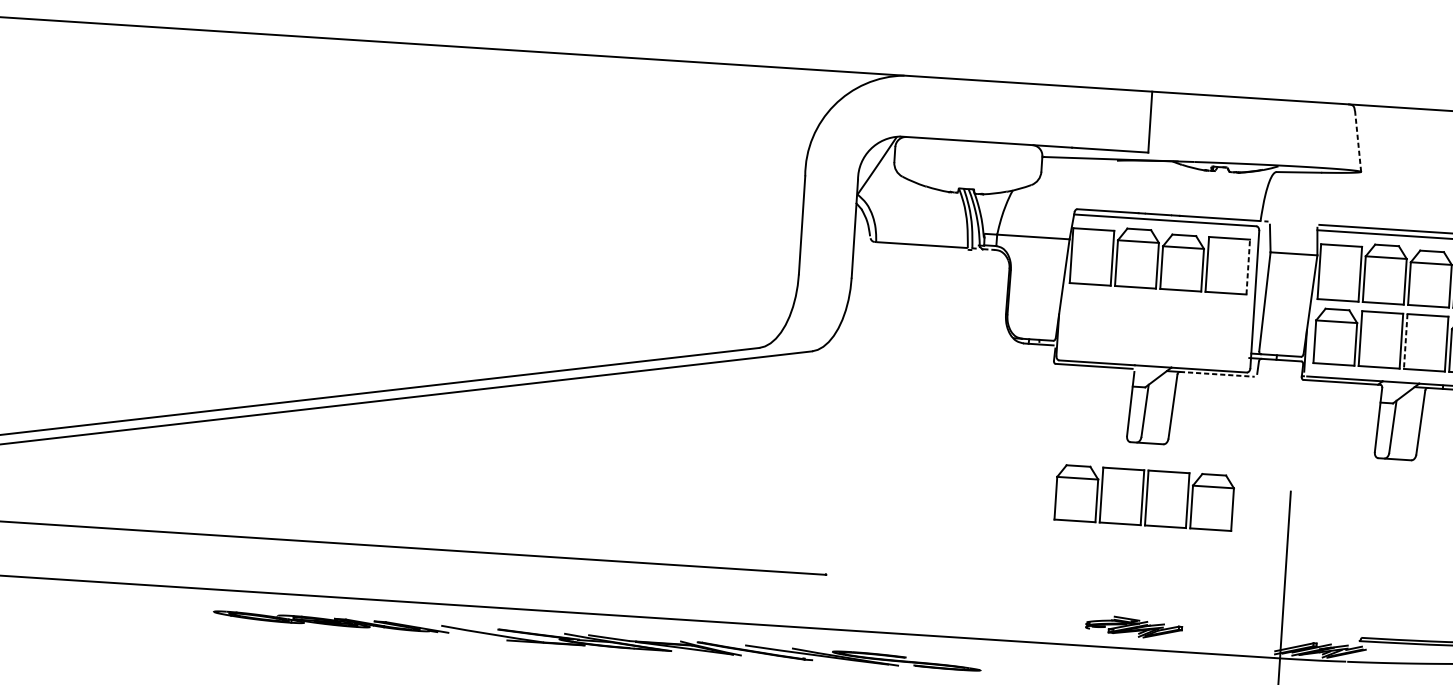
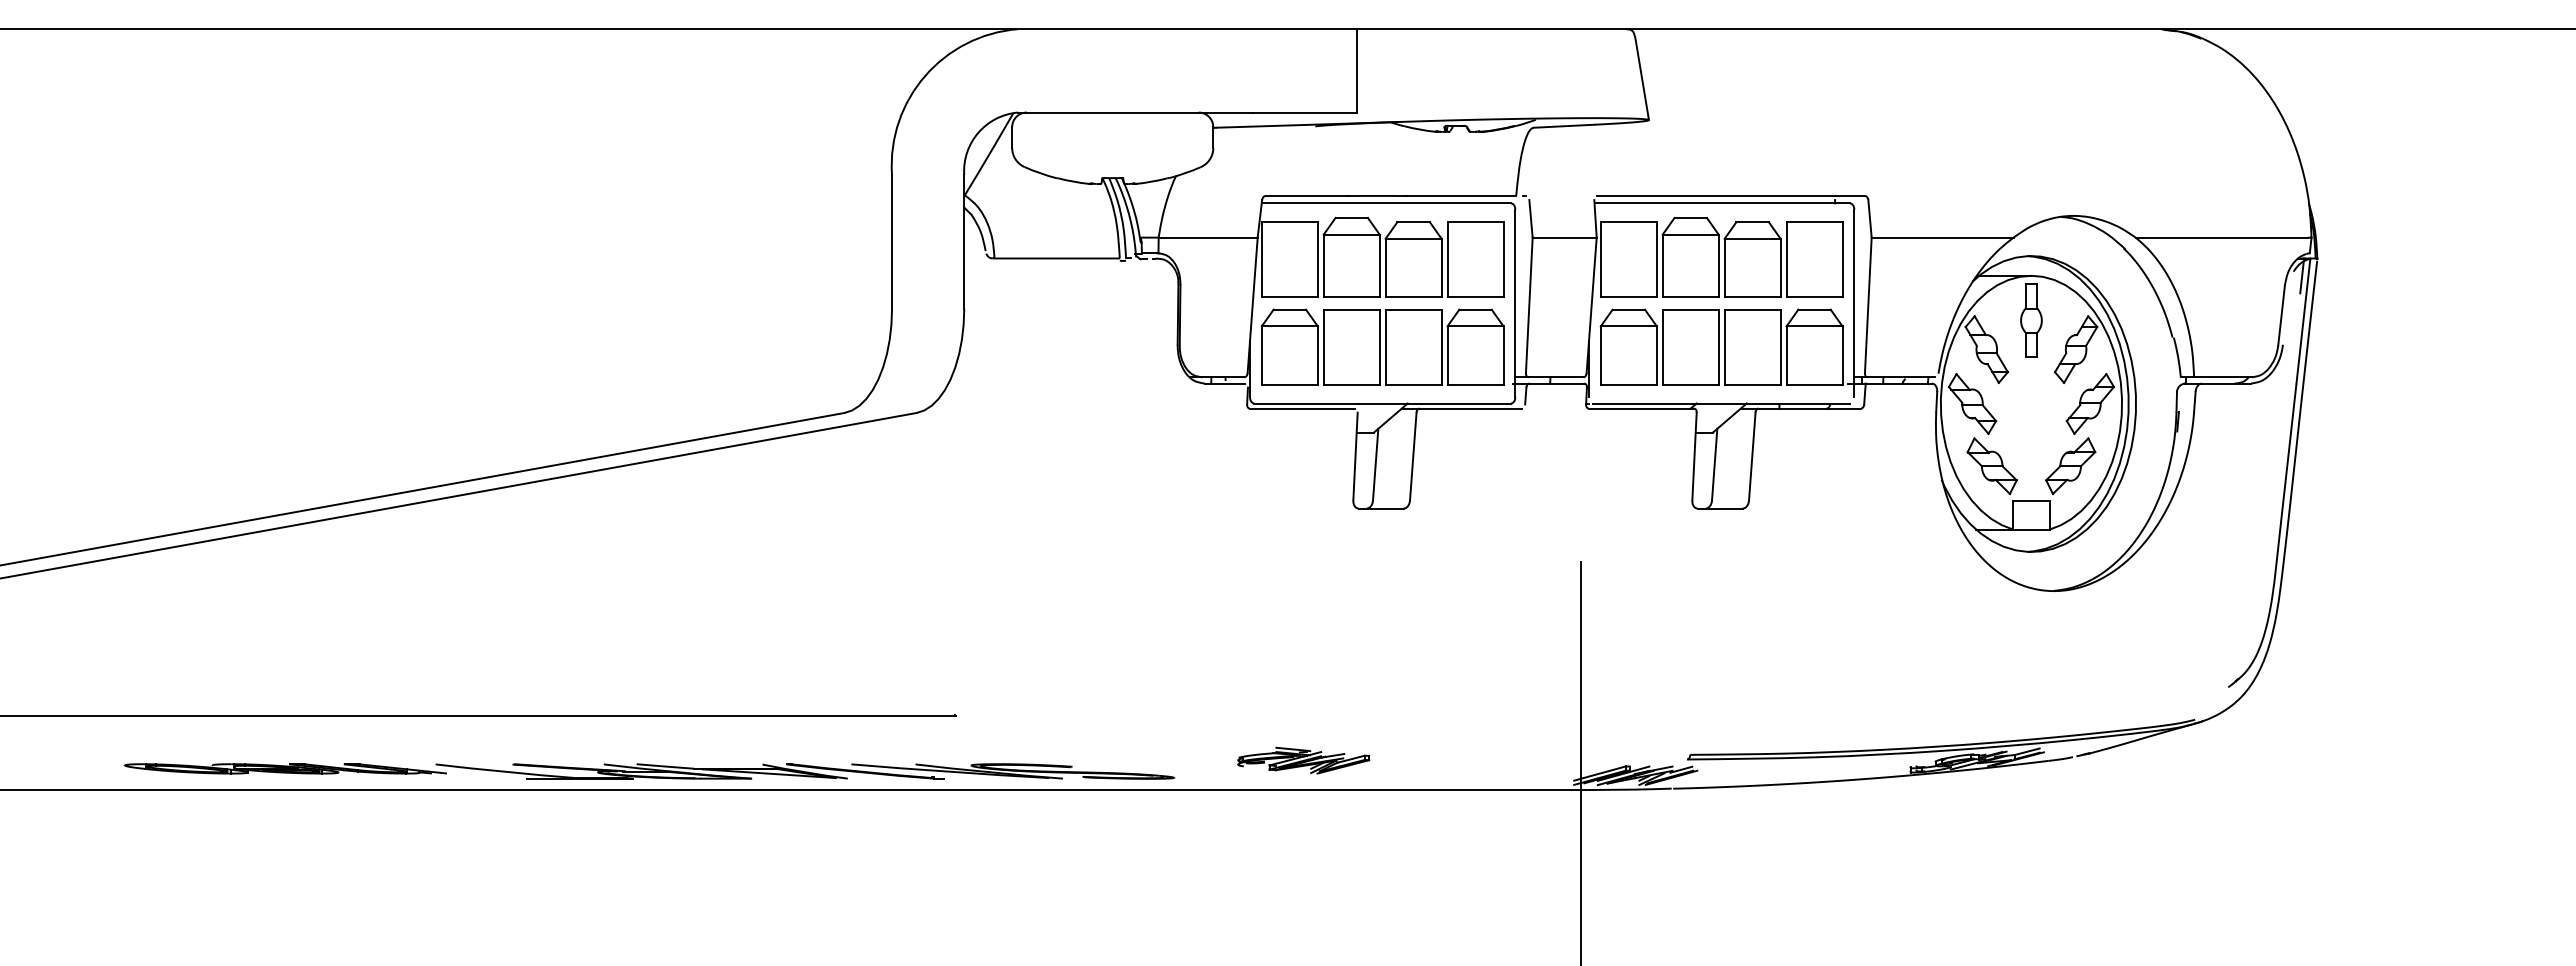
line: (1358, 141) -> (1642, 78), dashed -> solid
line: (1248, 266) -> (1503, 259), dashed -> solid
line: (1405, 341) -> (1724, 347), dashed -> solid
line: (1217, 374) -> (1471, 408), dashed -> solid
part: (1144, 497) -> (1382, 346), moved
part: (1133, 627) -> (1303, 760), moved
part: (597, 641) -> (649, 771), moved

